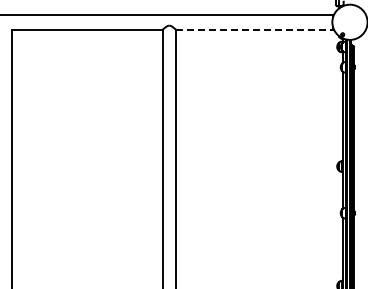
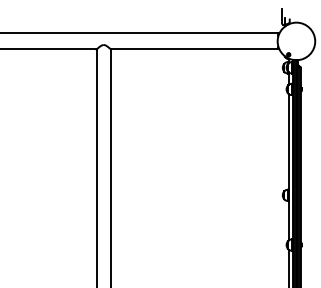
line: (255, 29) -> (195, 49), dashed -> solid

